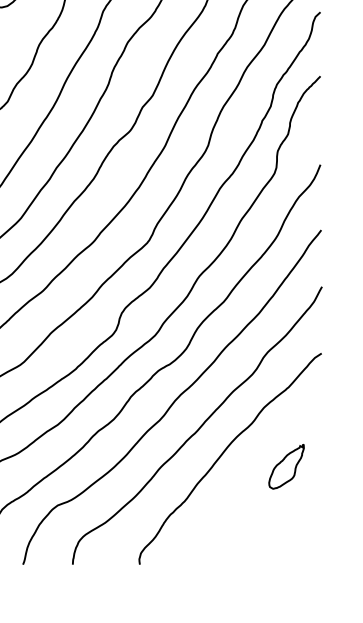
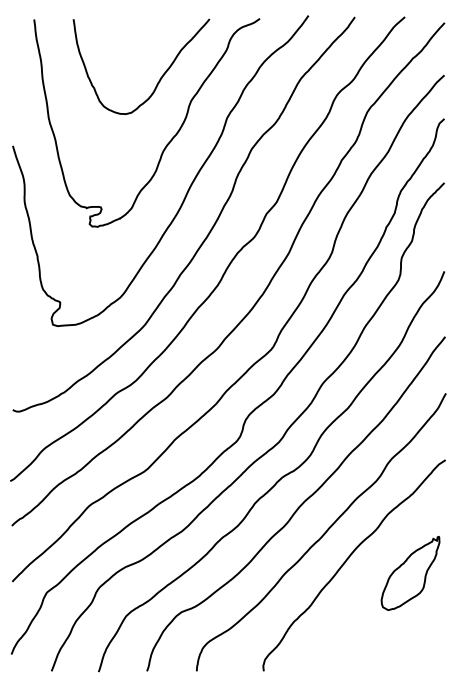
part: (286, 466) -> (410, 573), size x1.67

